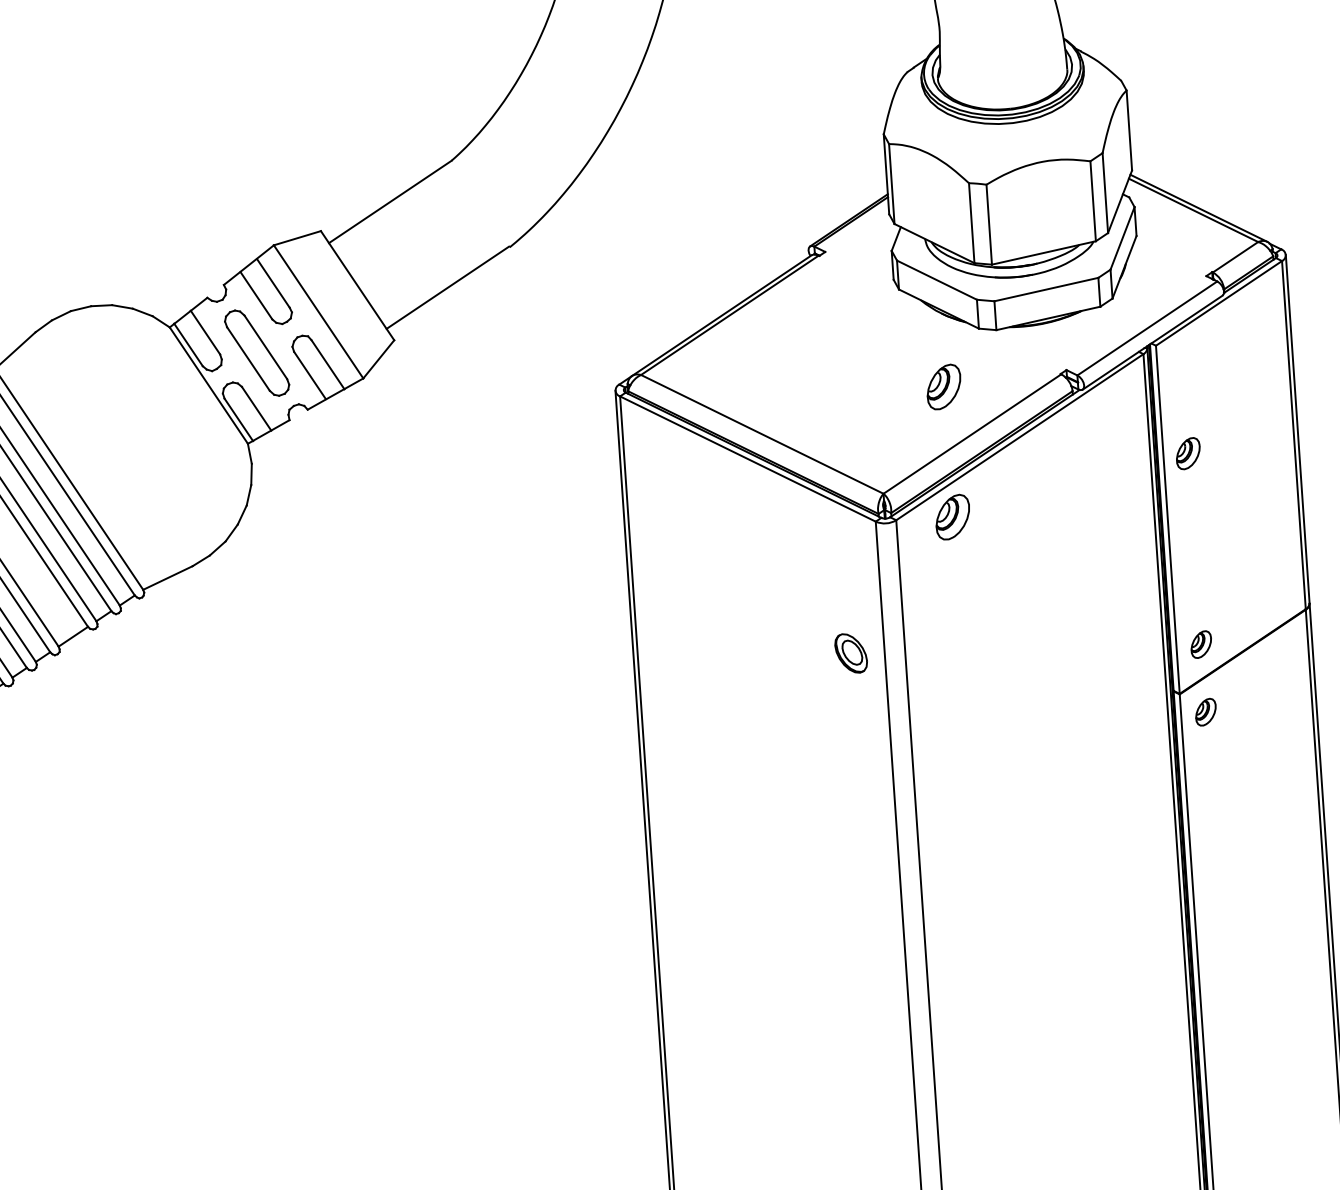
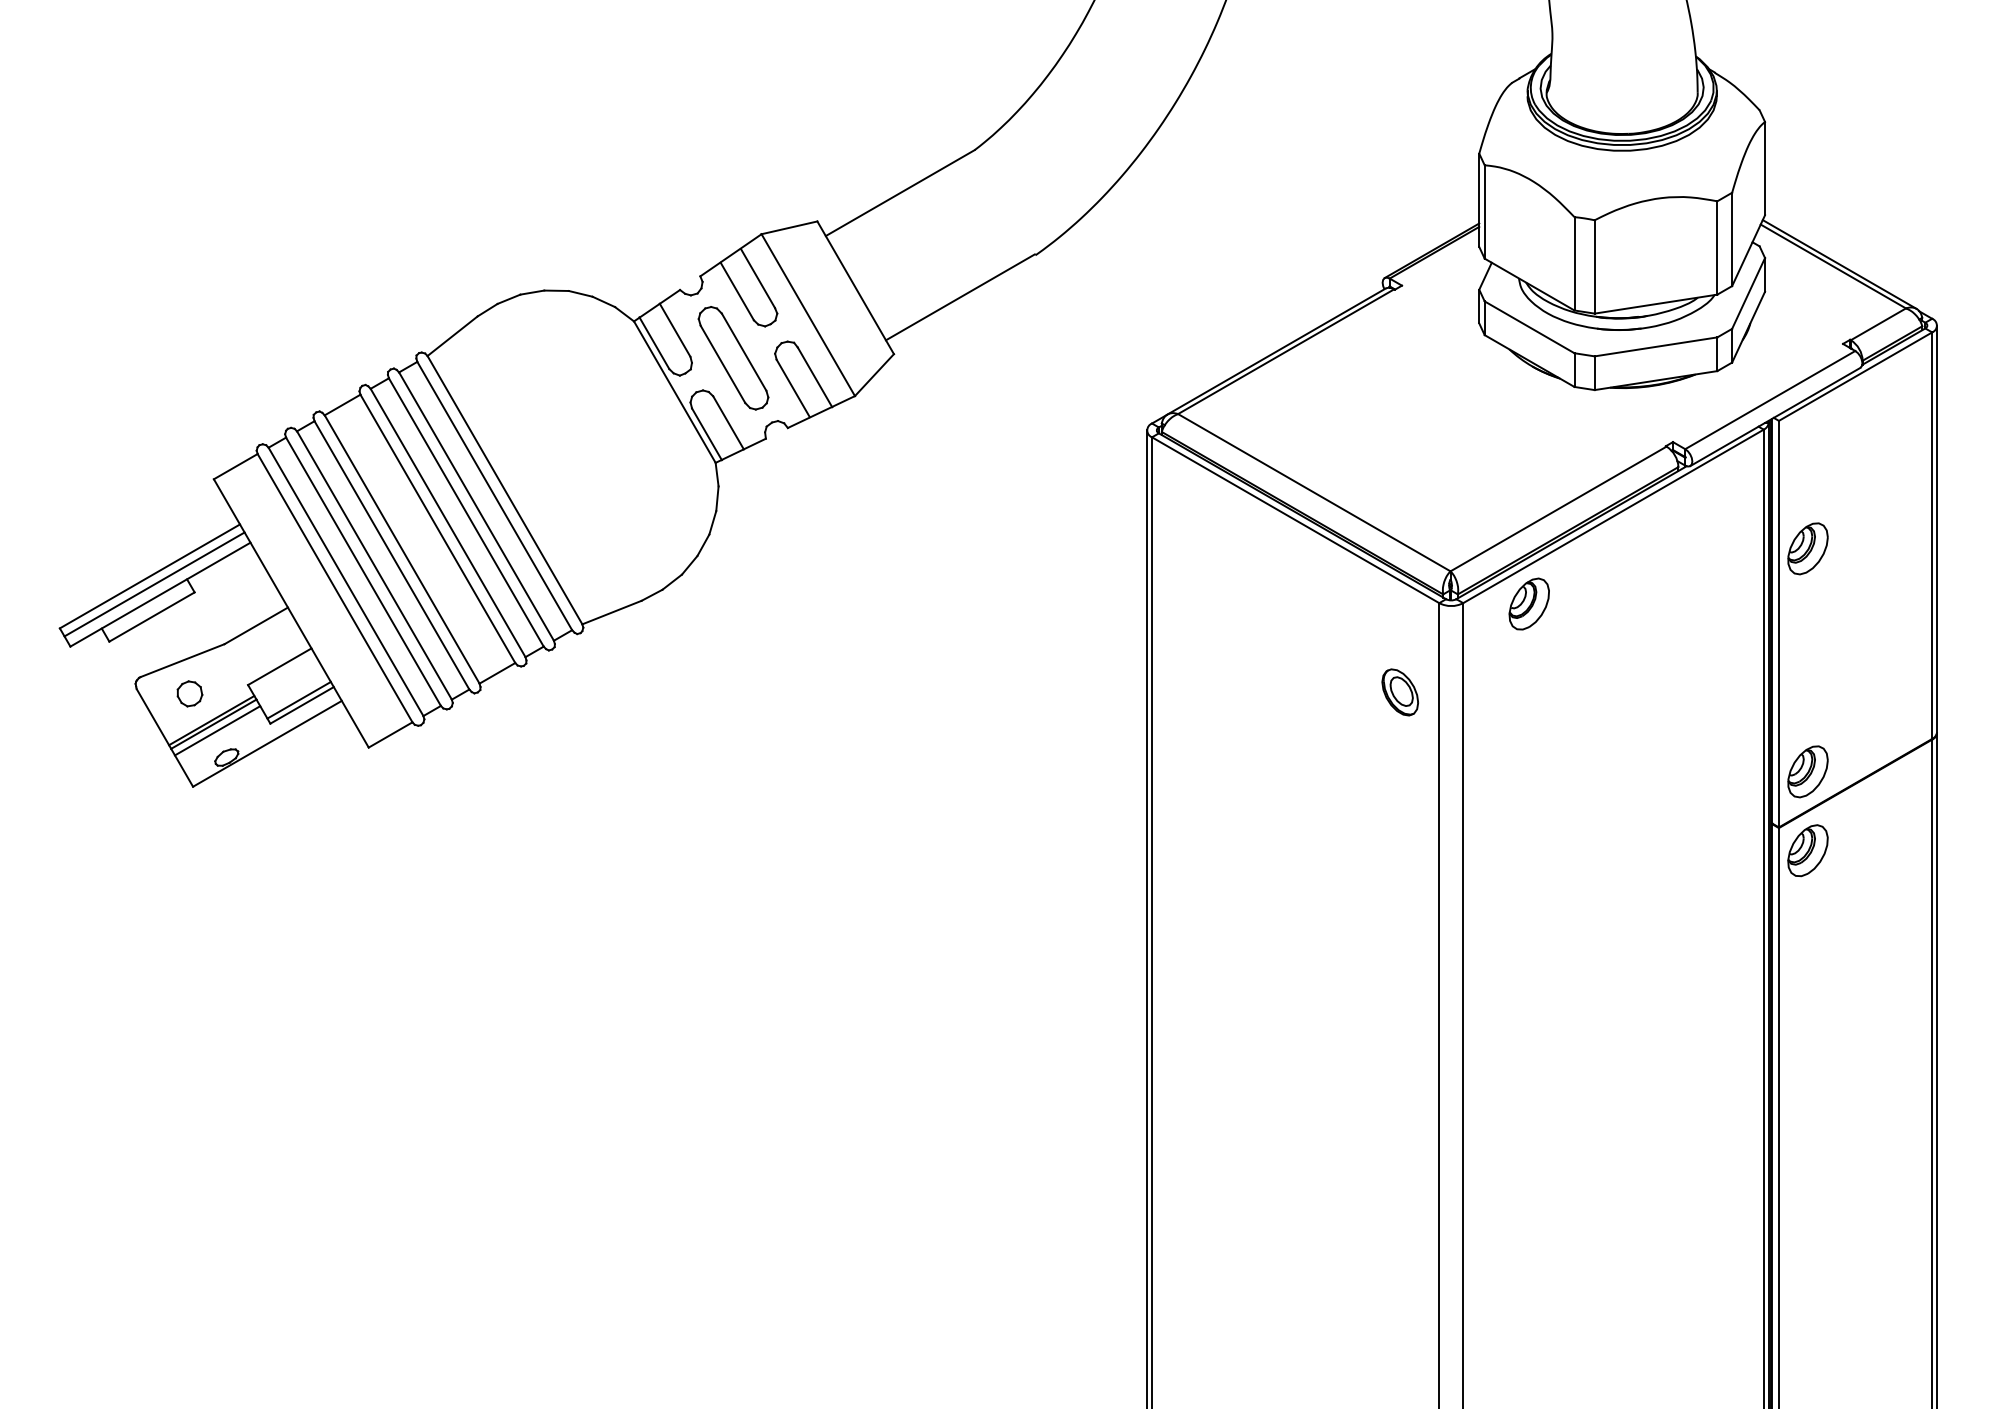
part: (943, 386) -> (1528, 451), removed
part: (1187, 453) -> (1807, 548), size x1.43
part: (1200, 644) -> (1807, 771), size x1.67
part: (850, 653) -> (1399, 692), moved
part: (1205, 711) -> (1807, 850), size x1.67

